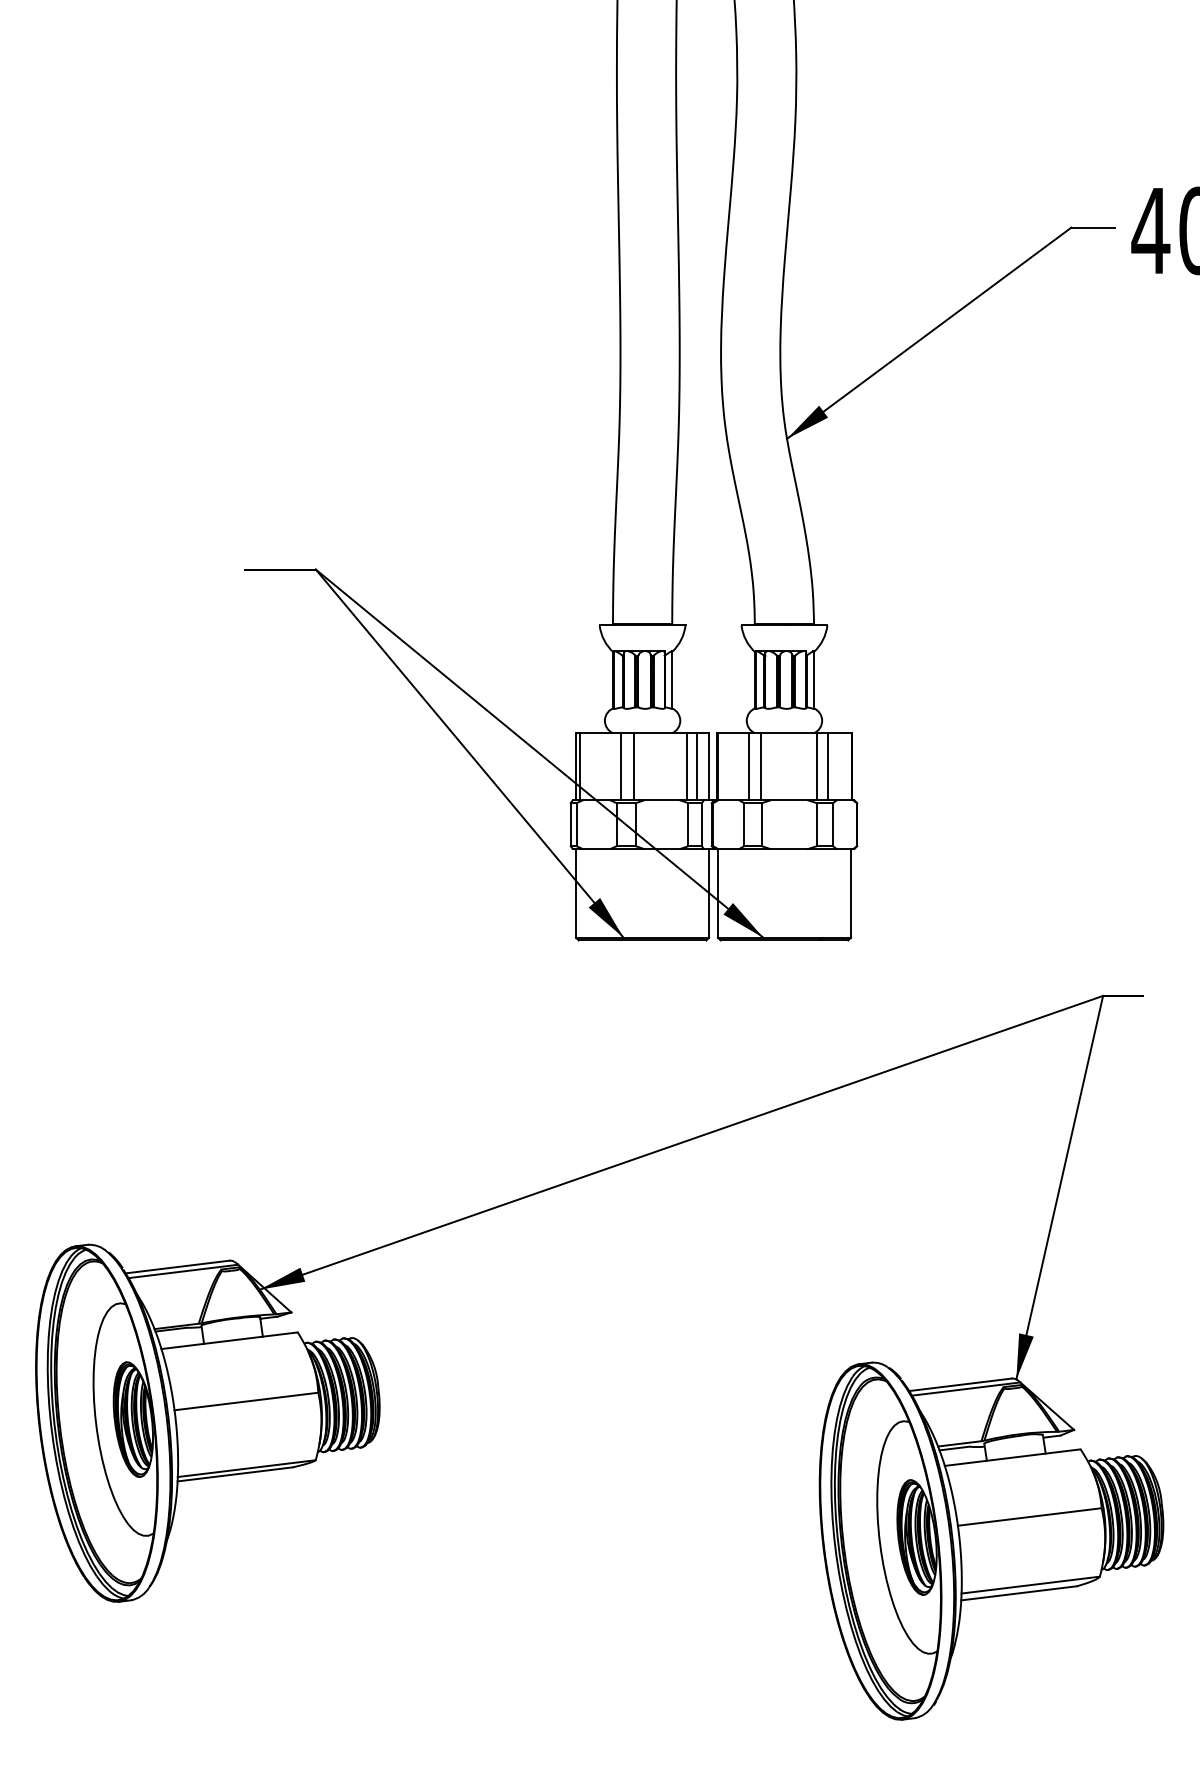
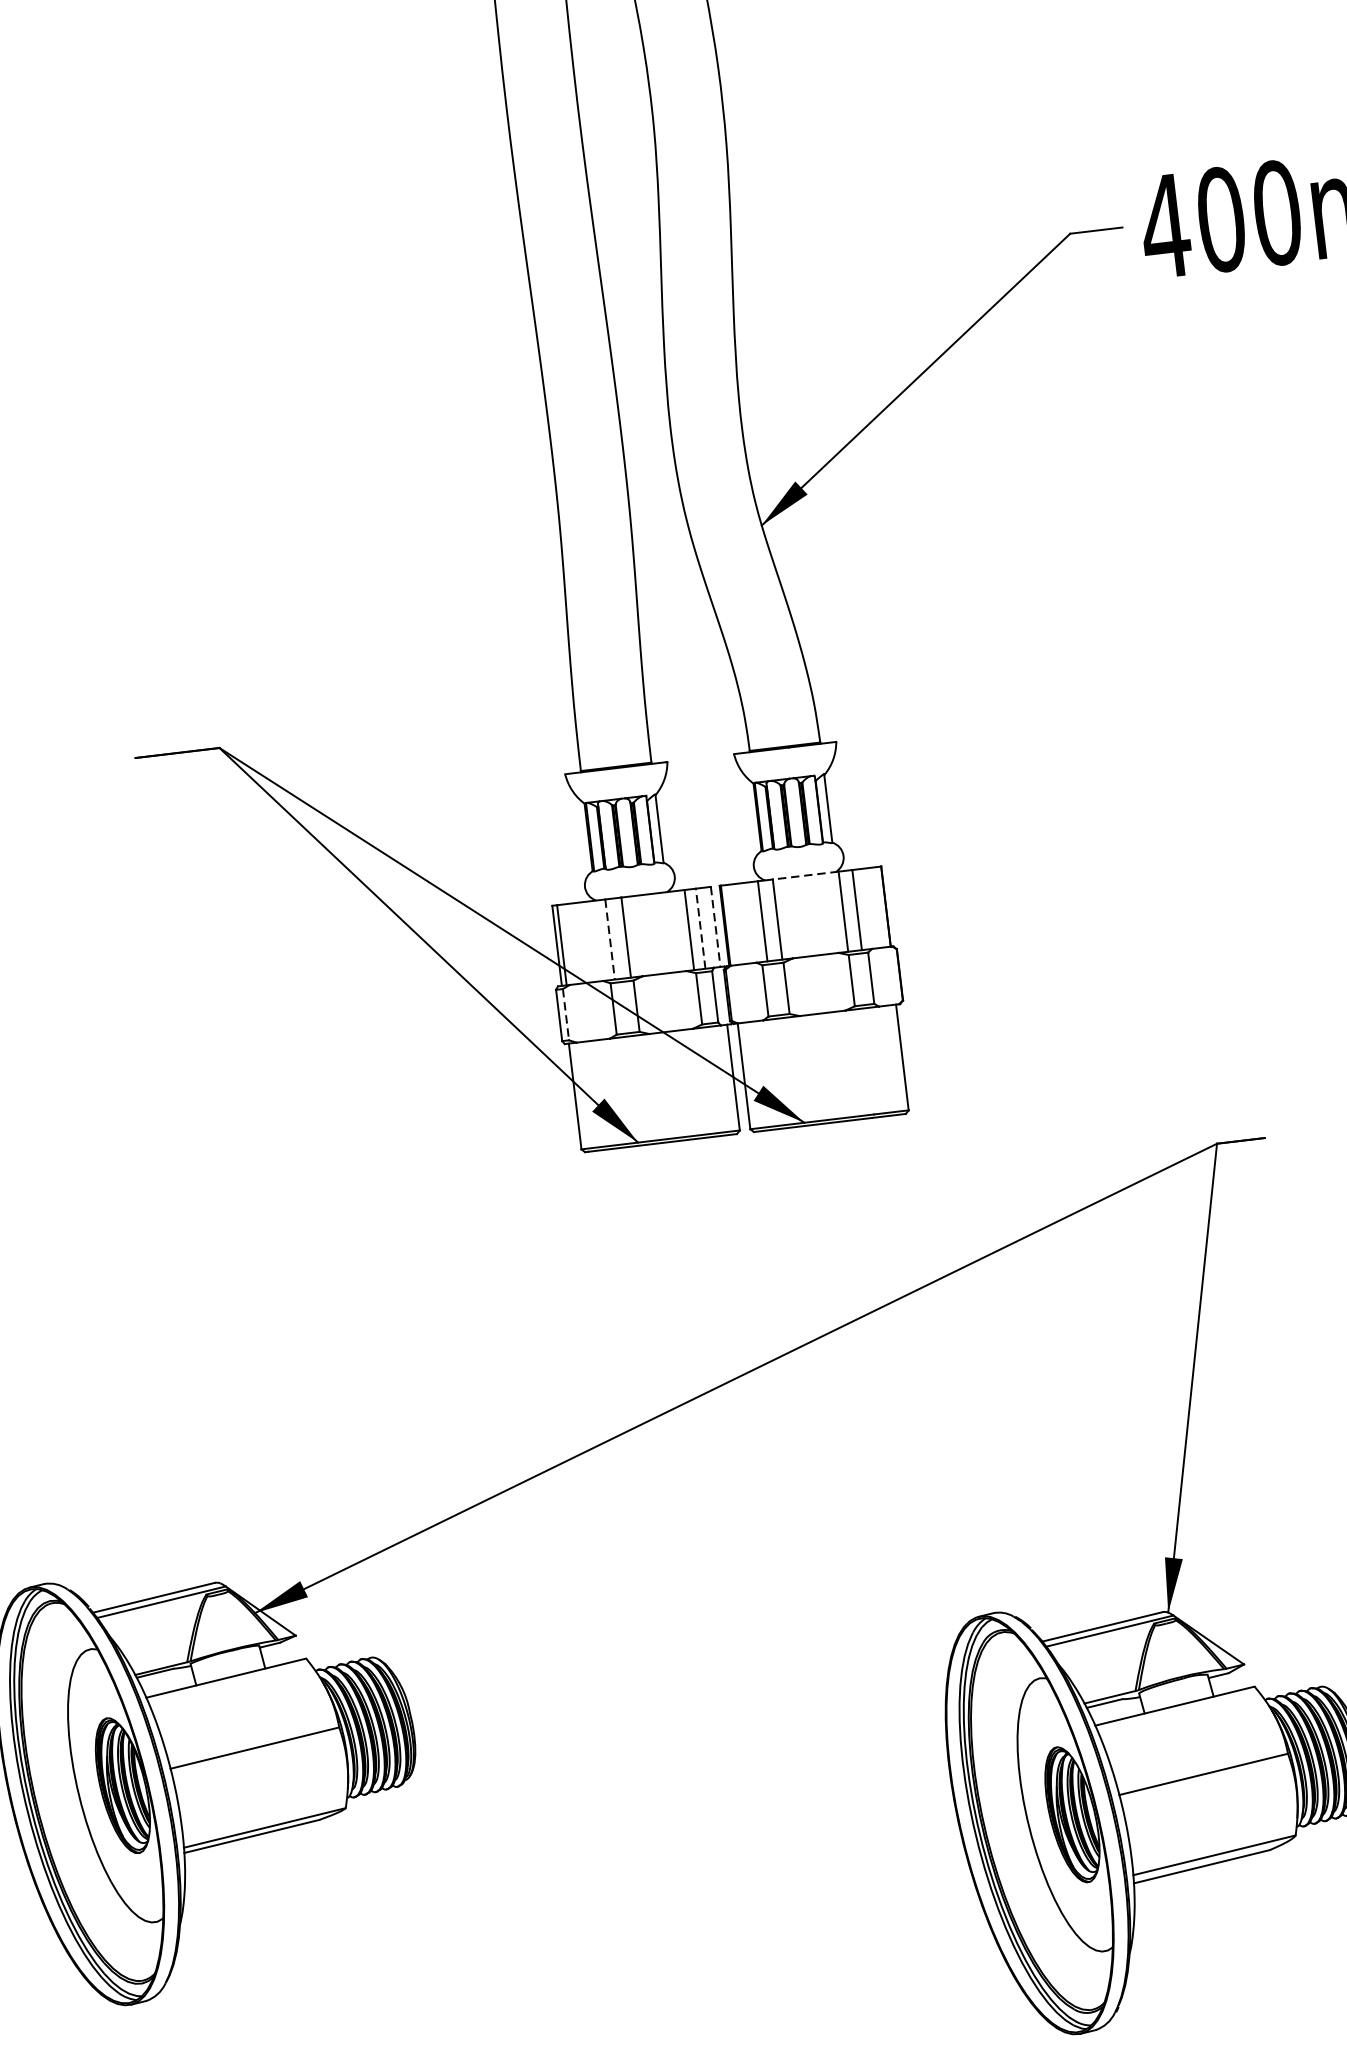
line: (788, 733) -> (805, 876), solid -> dashed
line: (620, 766) -> (610, 939), solid -> dashed
line: (696, 766) -> (700, 928), solid -> dashed
line: (709, 766) -> (715, 926), solid -> dashed
line: (576, 824) -> (565, 1014), solid -> dashed

